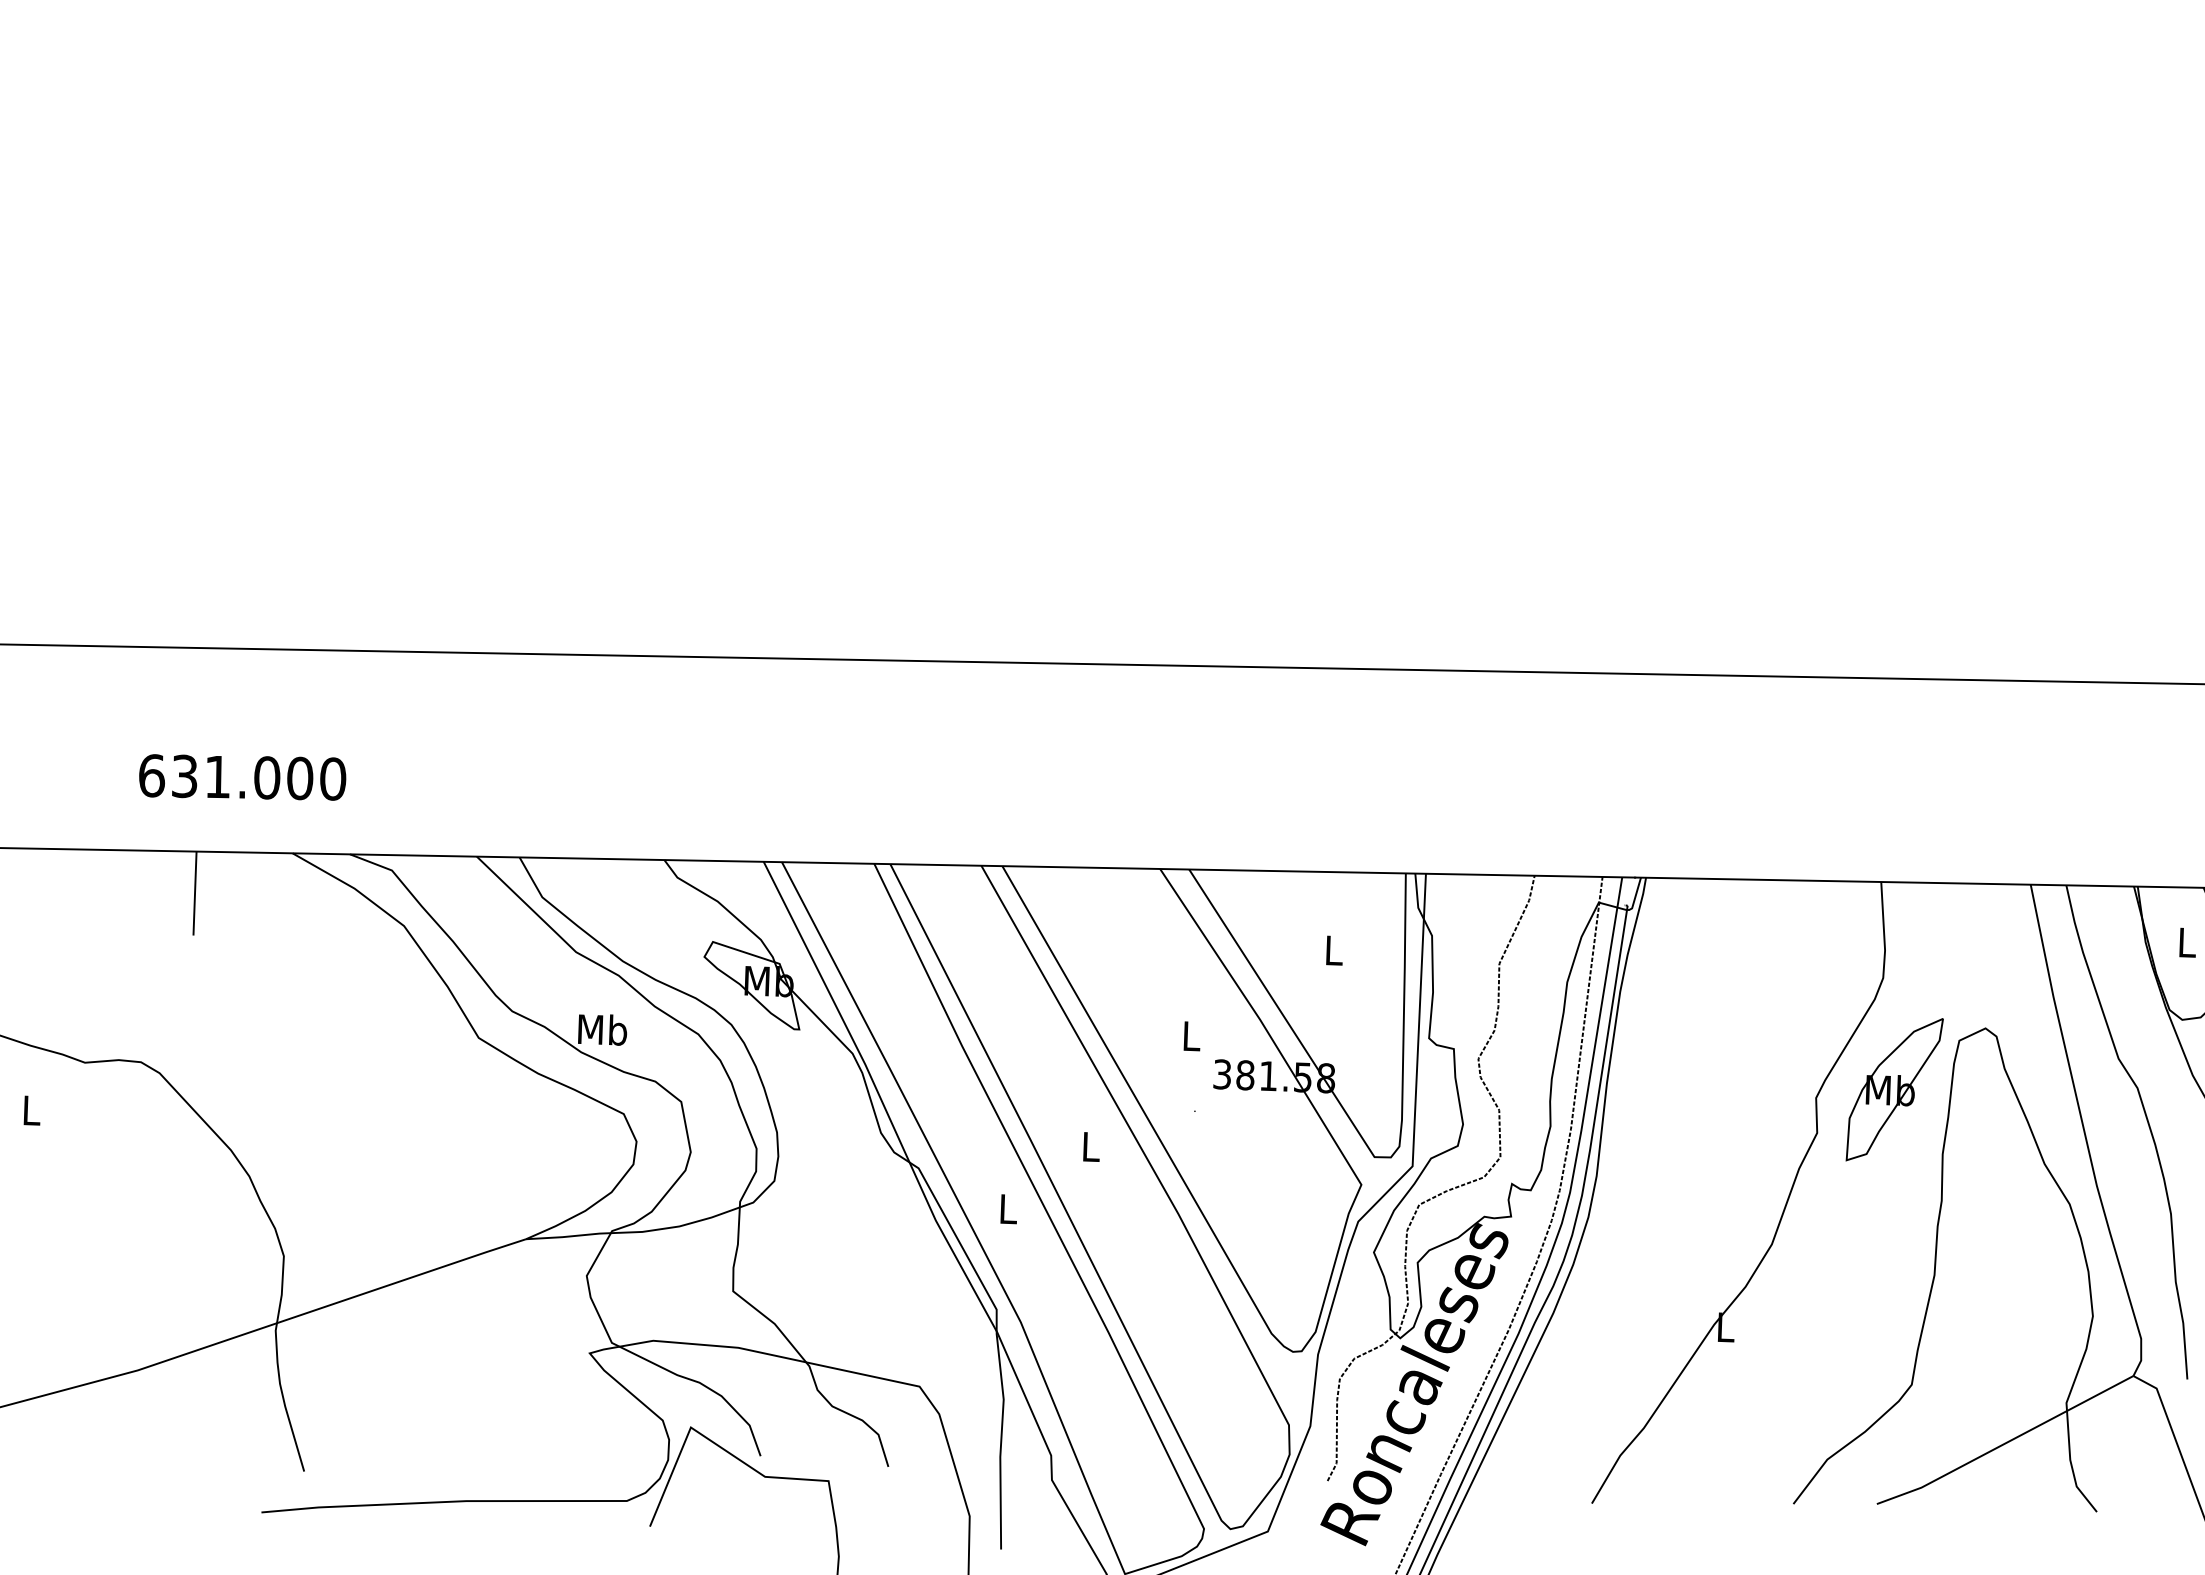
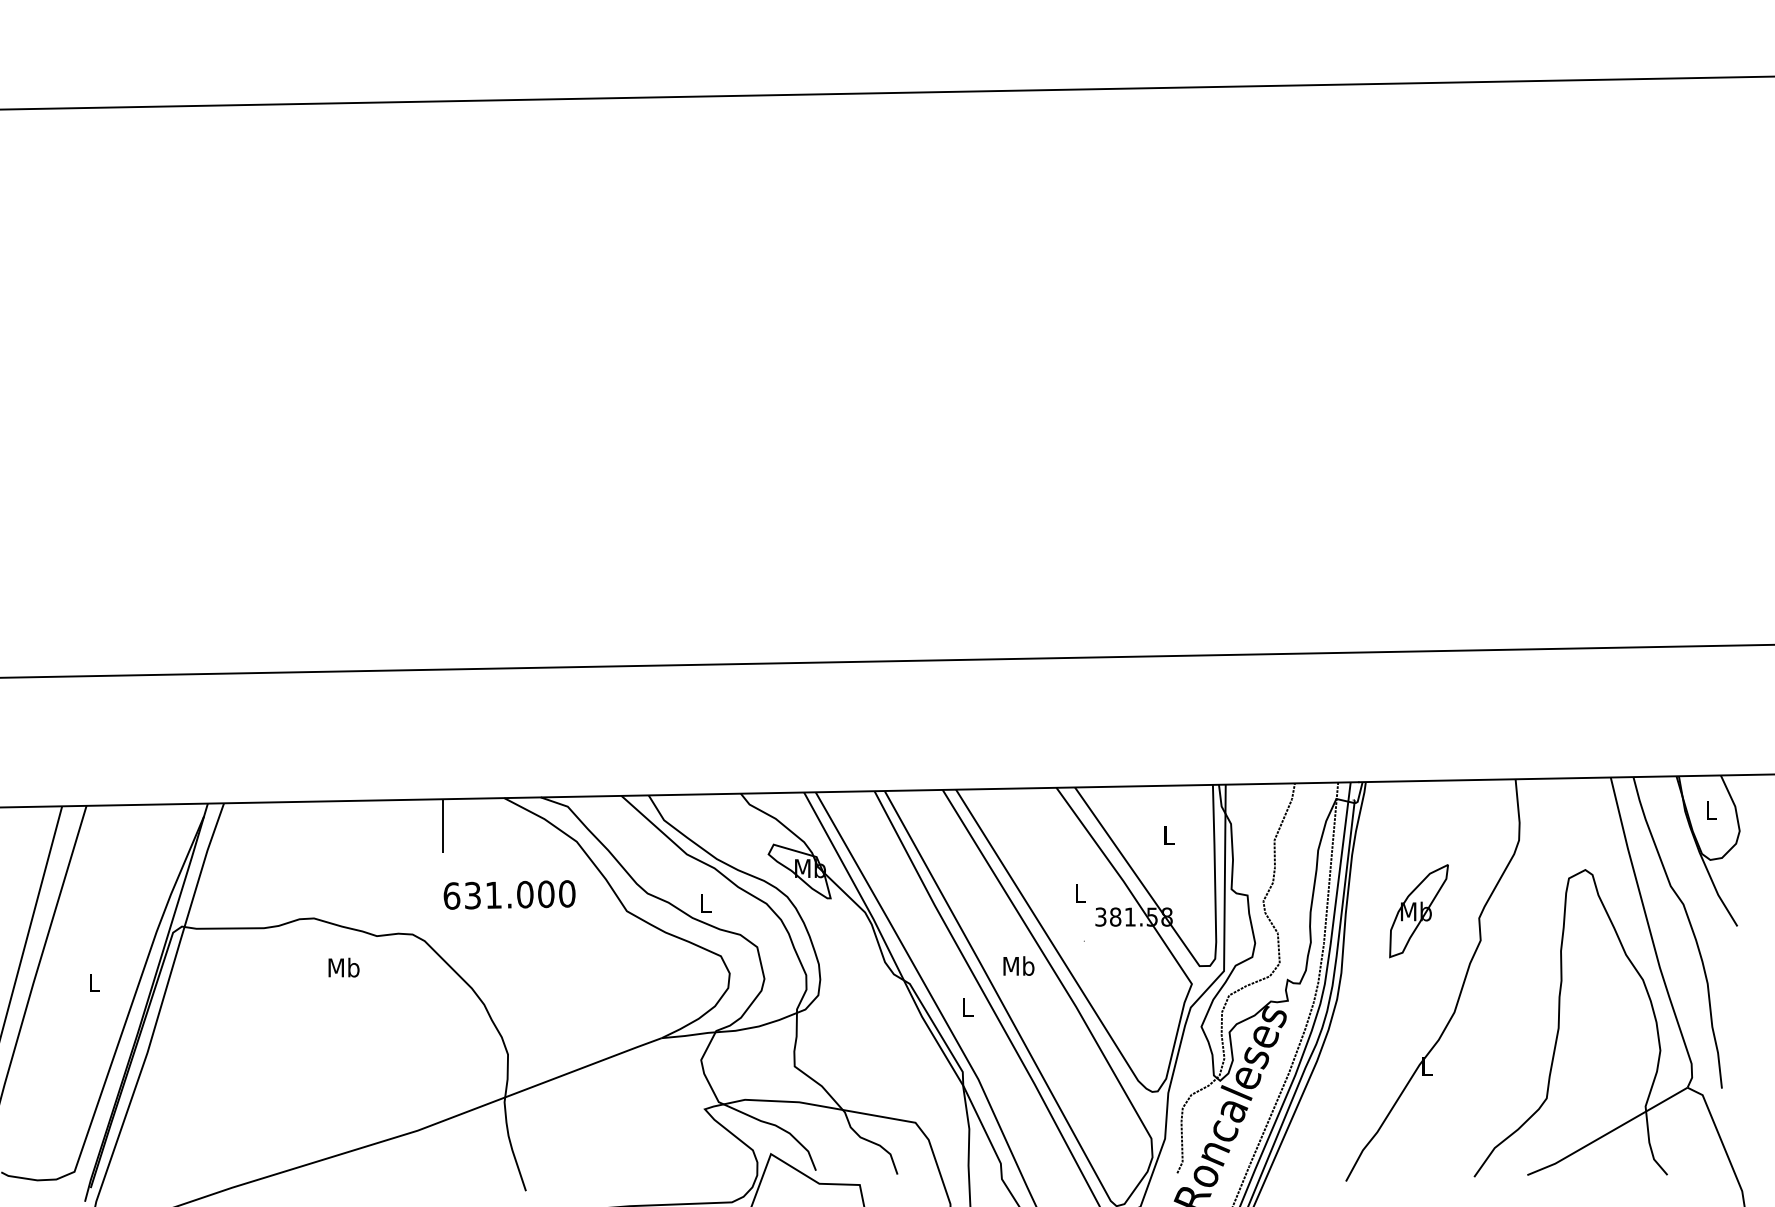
text: (242, 776) -> (509, 894), moved
text: (602, 1028) -> (705, 902), Mb -> L
part: (1893, 1090) -> (1418, 911), moved
text: (30, 1109) -> (343, 967), L -> Mb
text: (1090, 1145) -> (1018, 965), L -> Mb

